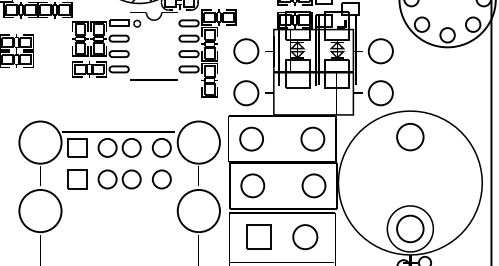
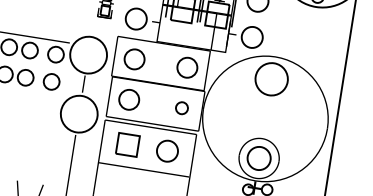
circle: (410, 136) -> (271, 78), size x1.4
circle: (313, 185) -> (181, 107), size x0.6

